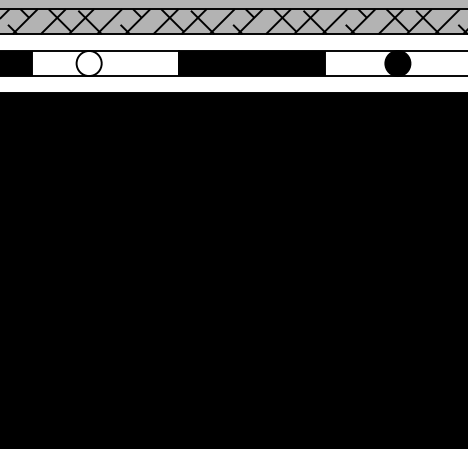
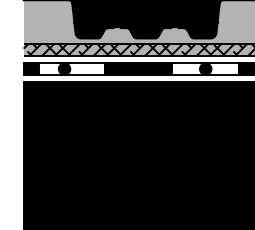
fill: (89, 62) -> (64, 68), added

